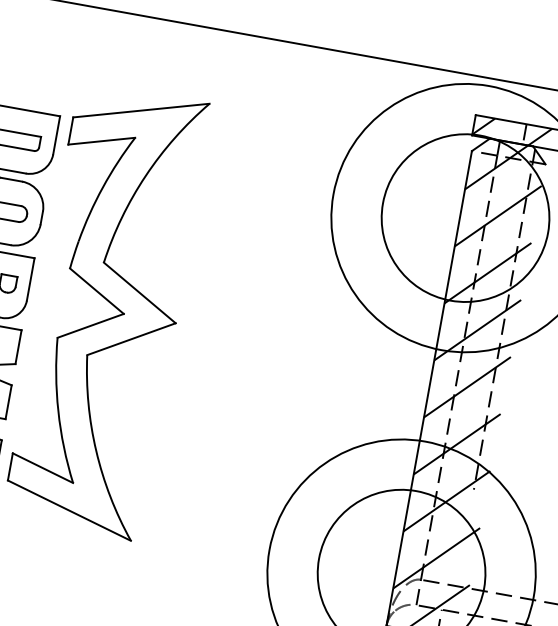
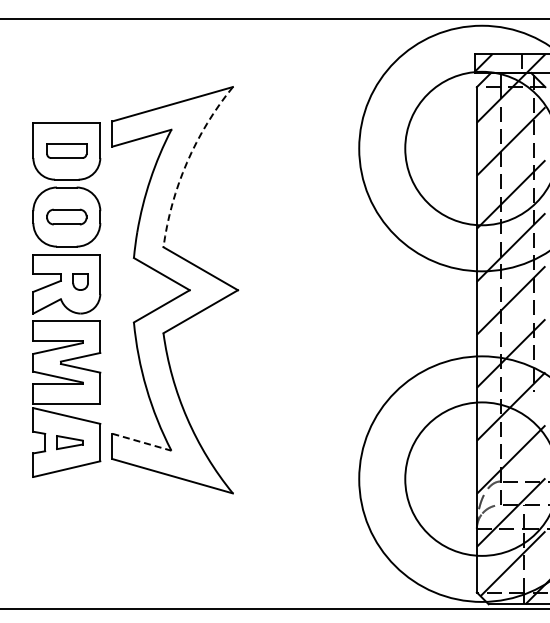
arc: (146, 176) -> (187, 162), solid -> dashed
line: (42, 468) -> (141, 442), solid -> dashed

